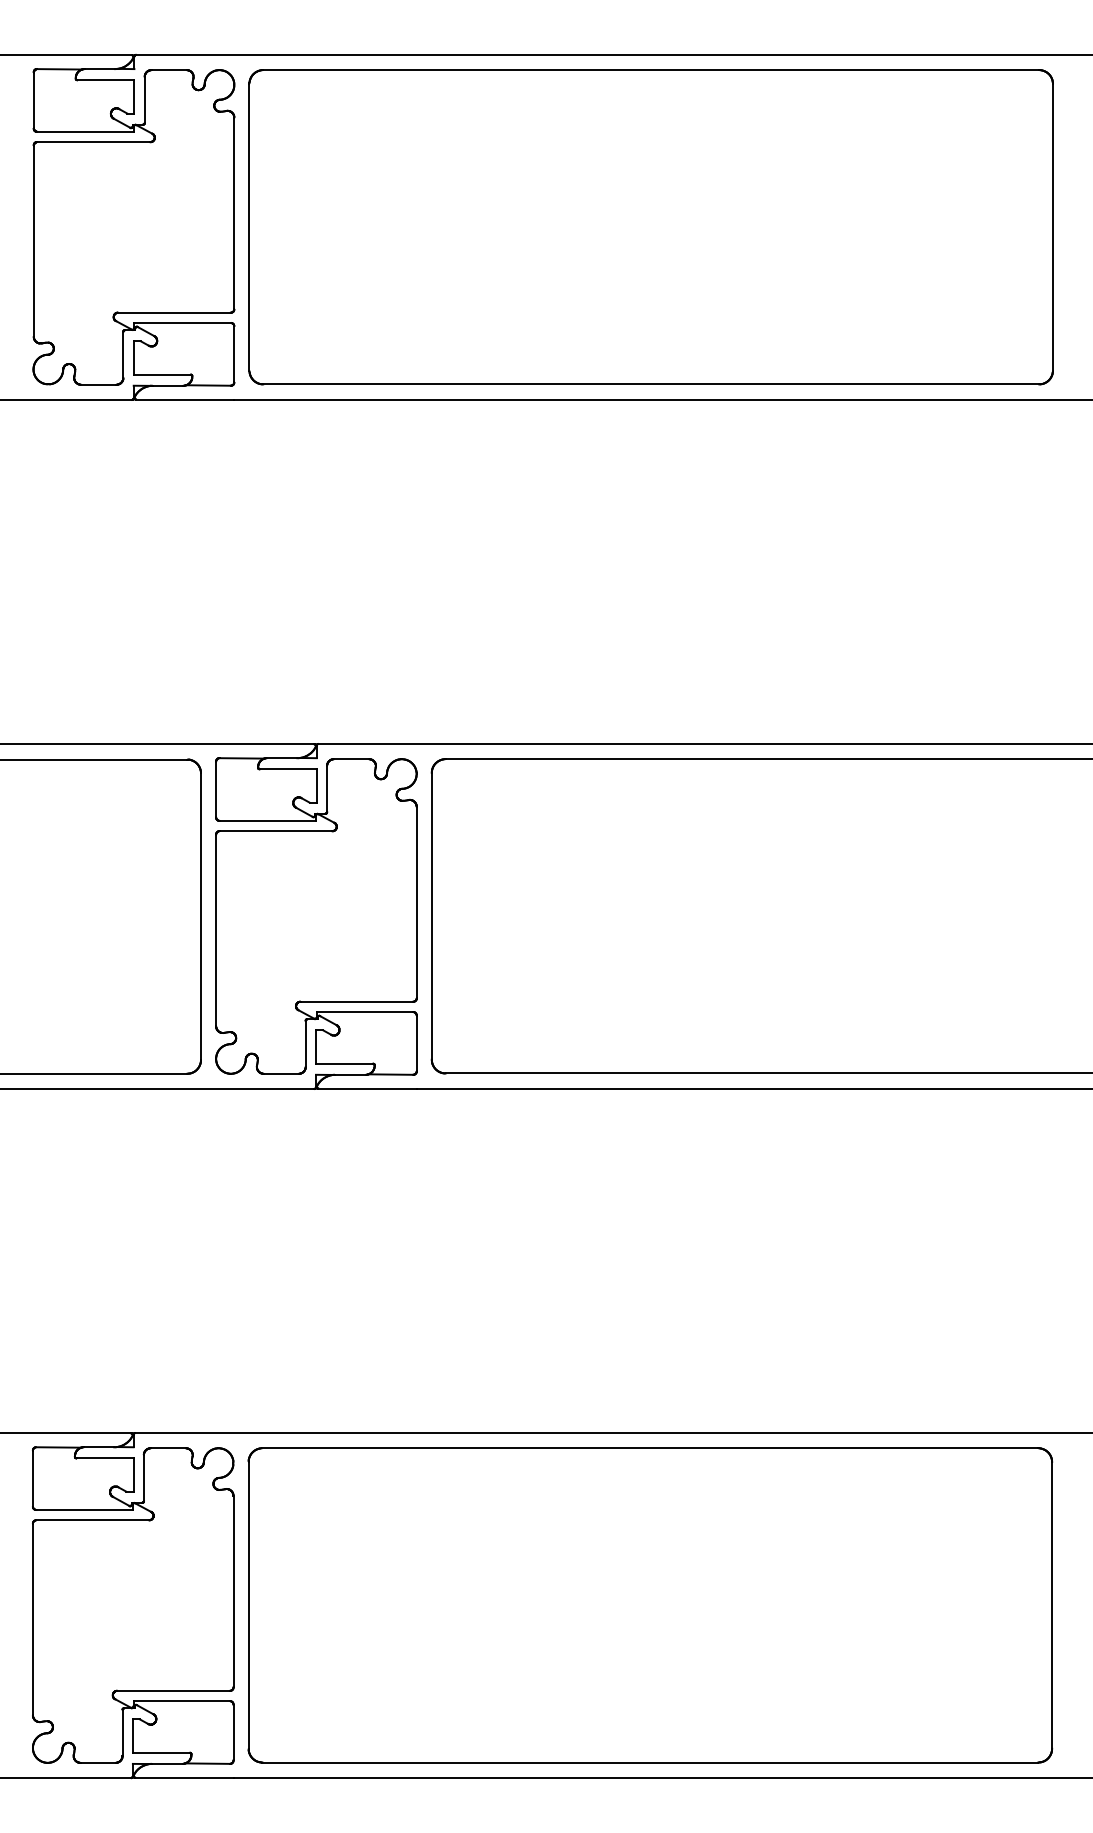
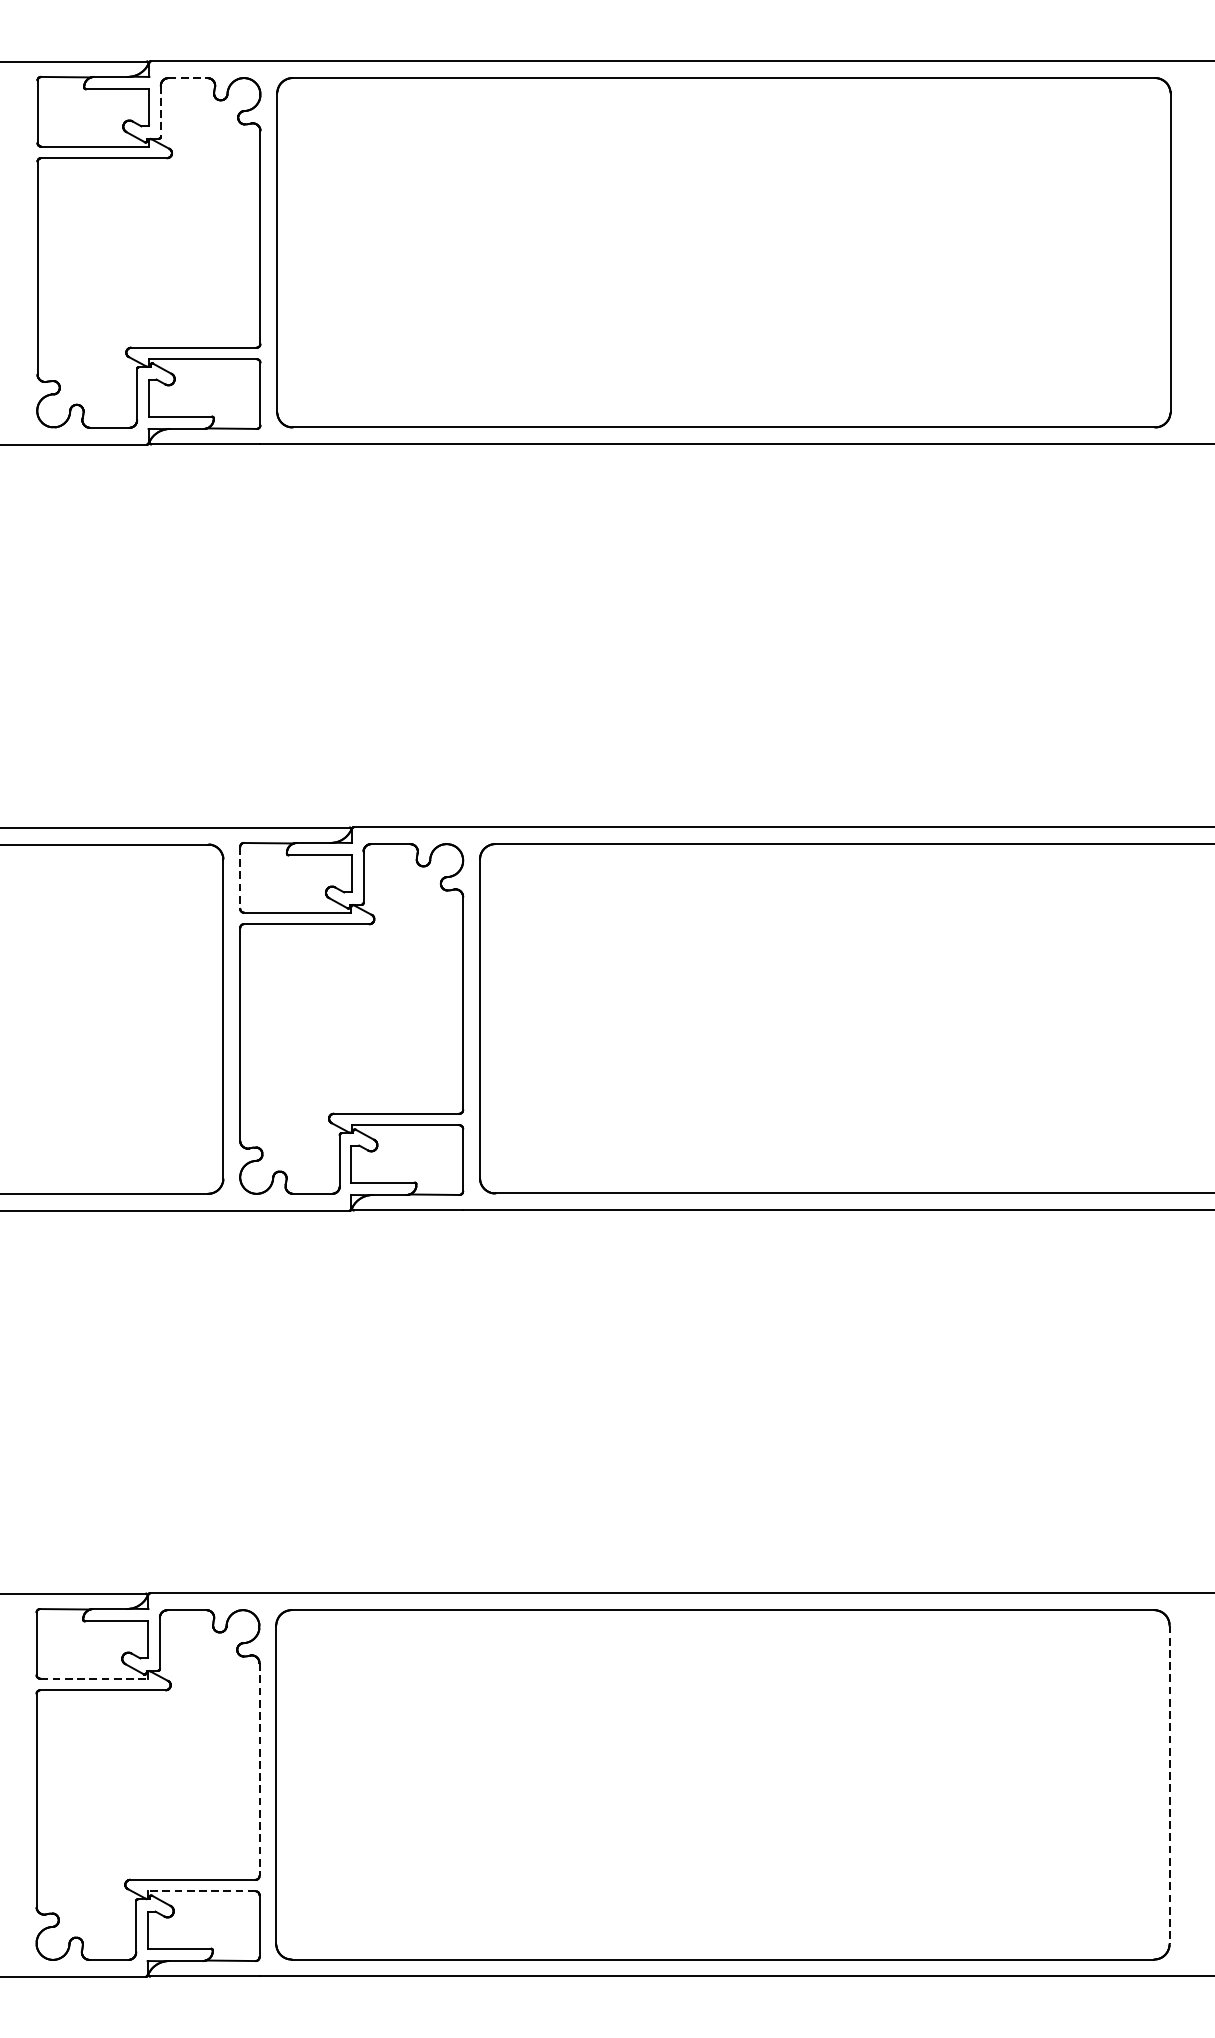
line: (169, 70) -> (188, 78), solid -> dashed
line: (144, 100) -> (160, 111), solid -> dashed
line: (216, 789) -> (240, 877), solid -> dashed
line: (85, 1509) -> (95, 1678), solid -> dashed
line: (233, 1591) -> (259, 1769), solid -> dashed
line: (1052, 1605) -> (1170, 1784), solid -> dashed
line: (181, 1701) -> (201, 1891), solid -> dashed

